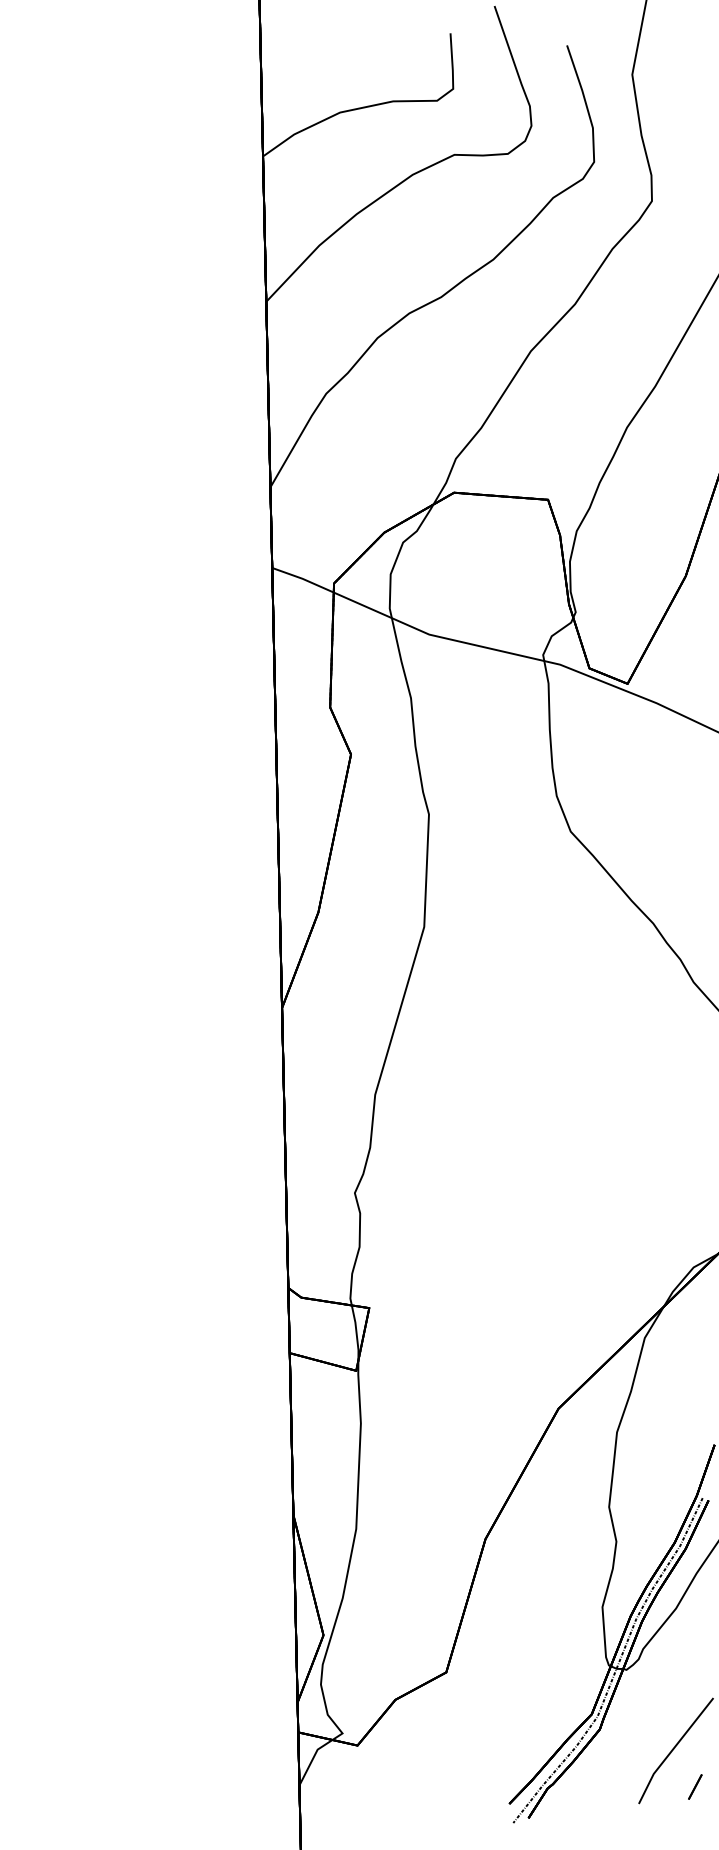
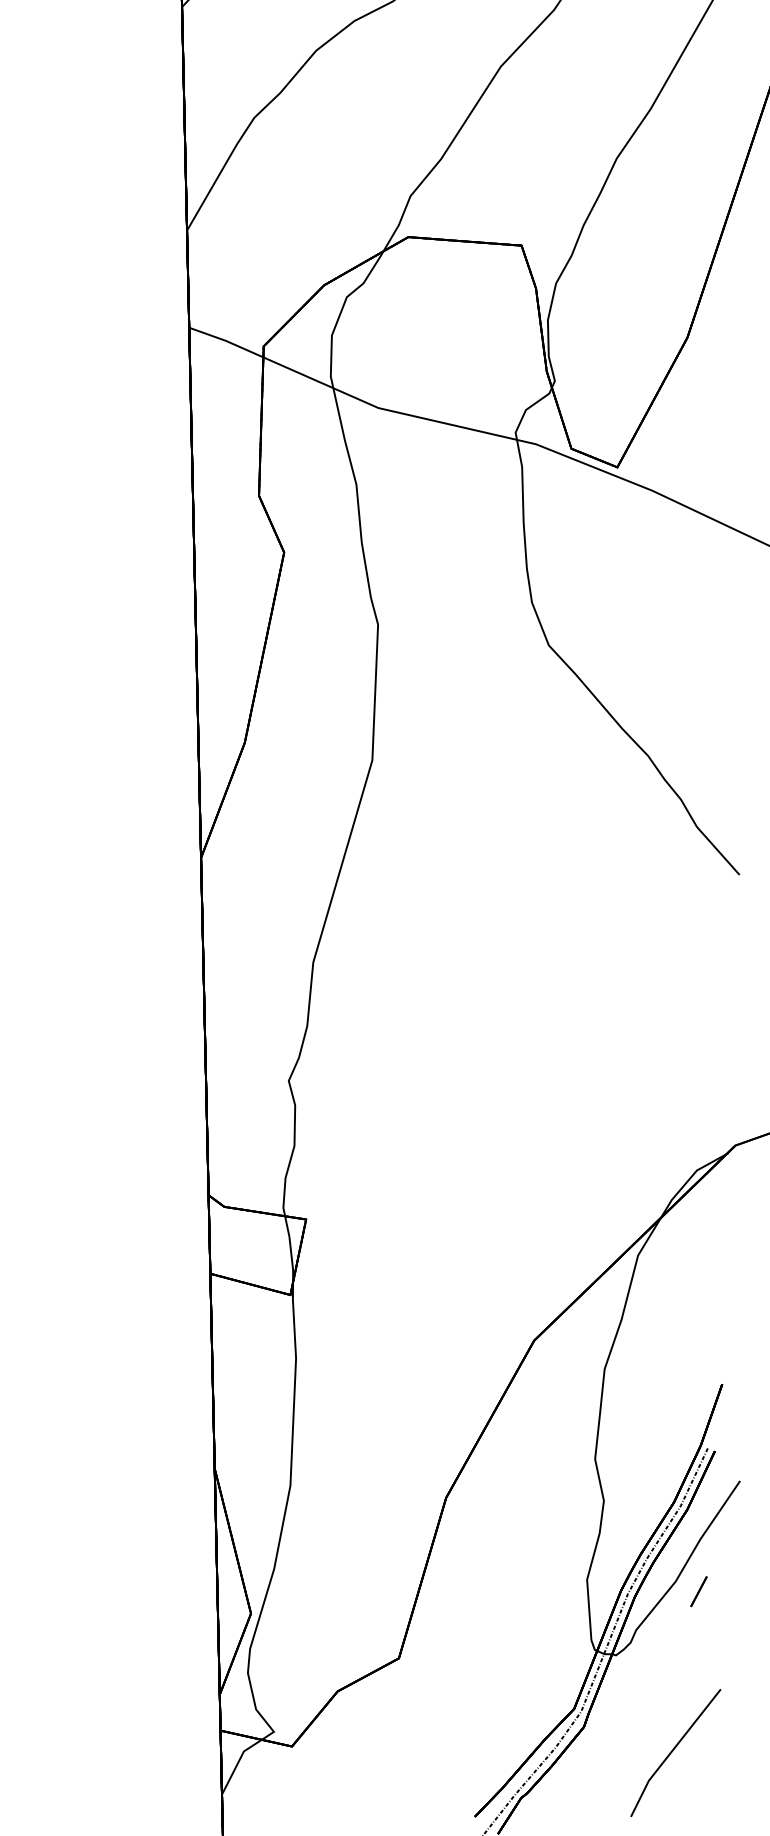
line: (695, 1786) -> (699, 1591), moved

